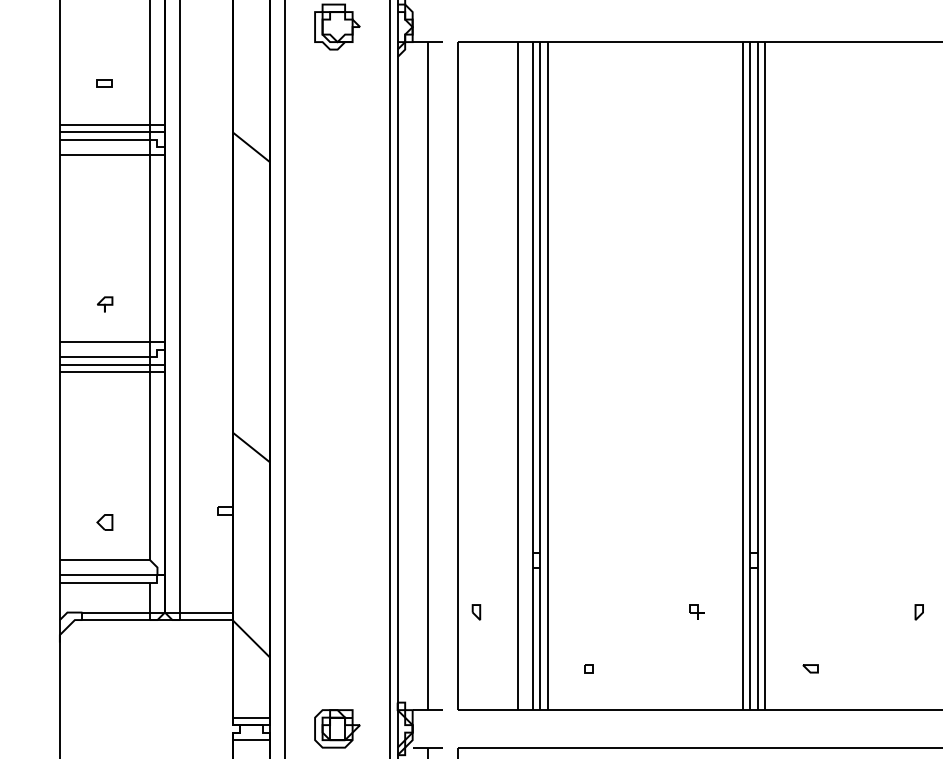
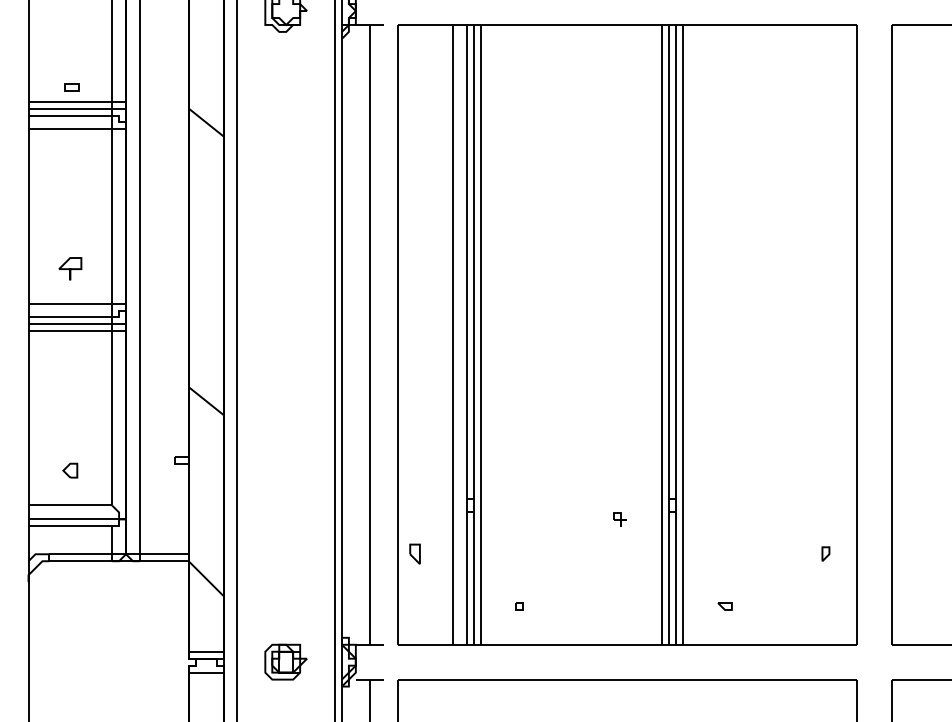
part: (104, 83) -> (71, 87), moved
part: (105, 303) -> (70, 267), size x1.6
part: (475, 611) -> (414, 553), size x1.4
part: (696, 611) -> (619, 519), moved

